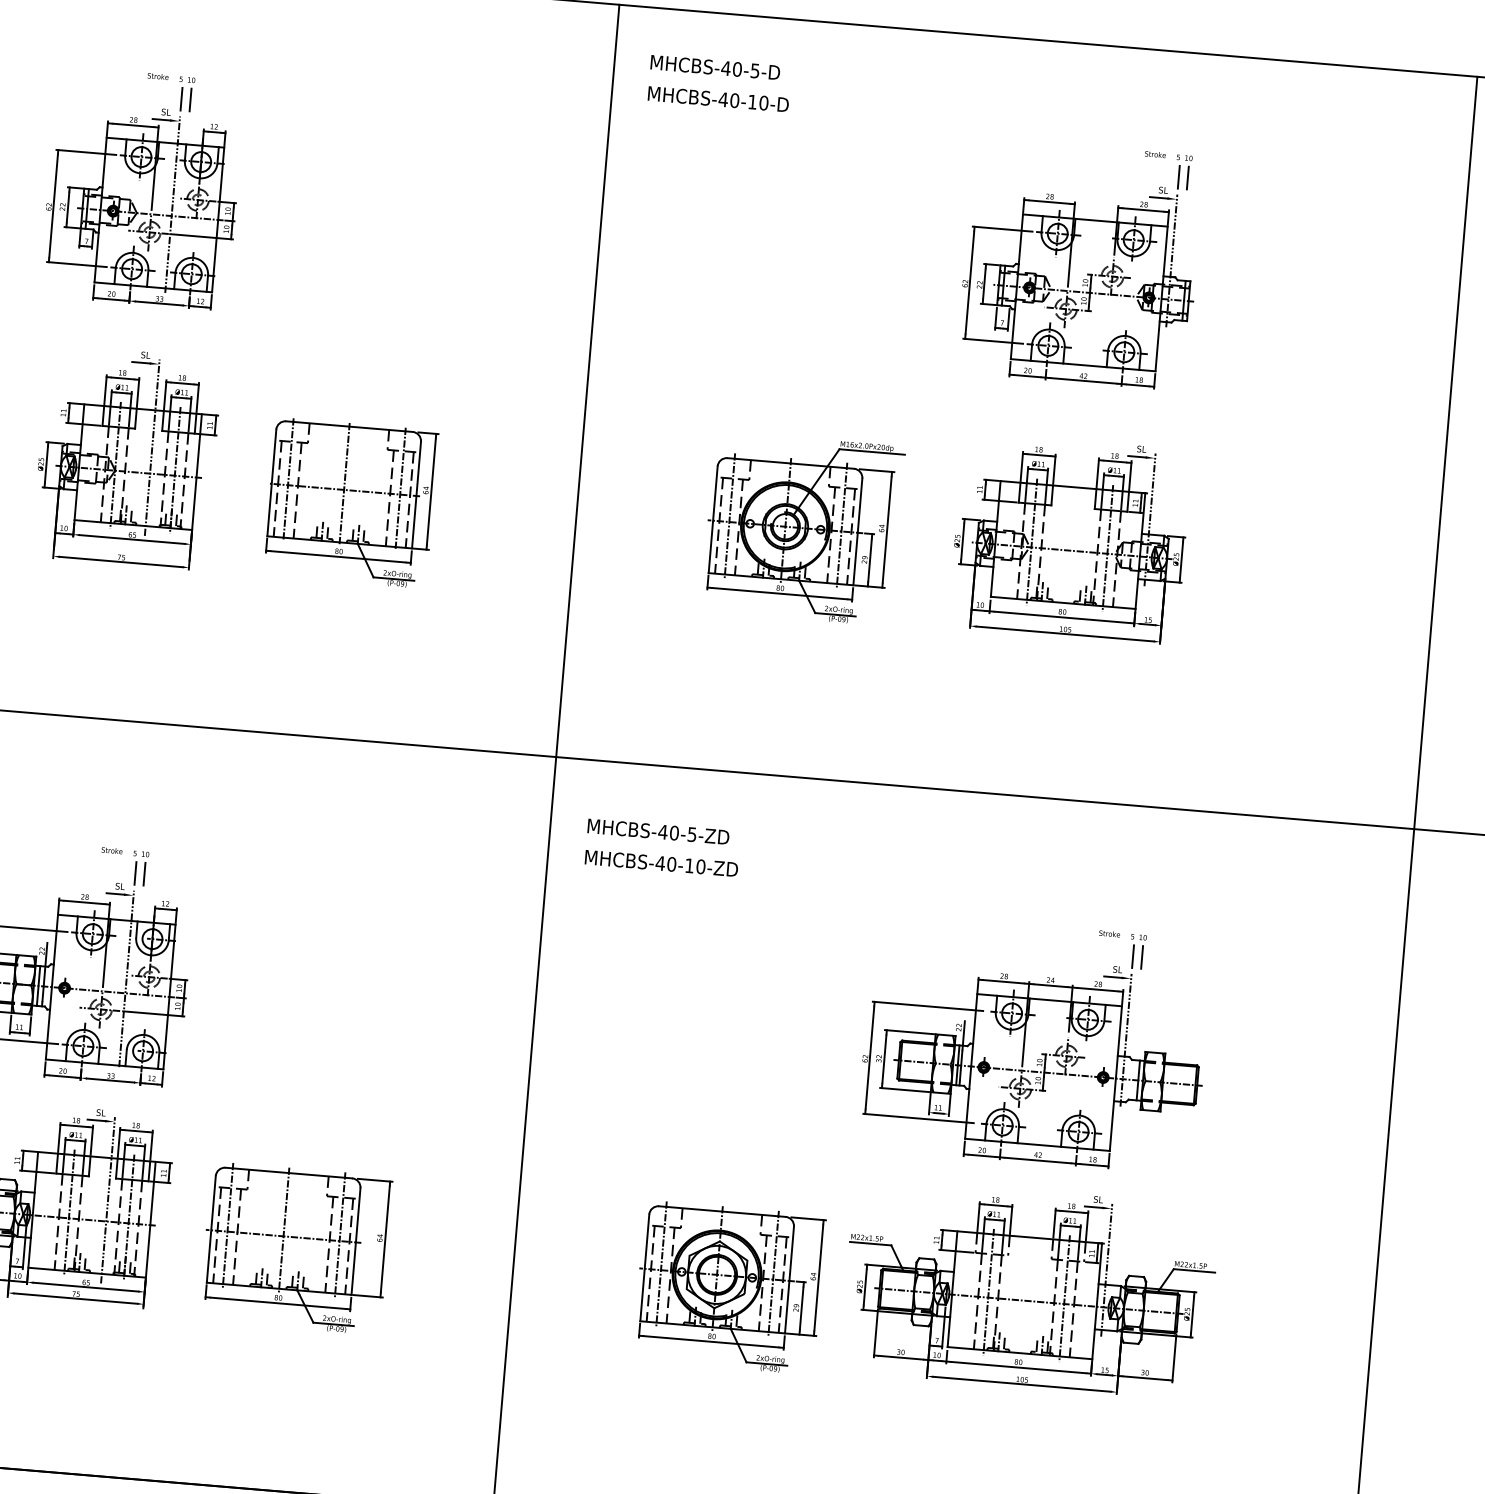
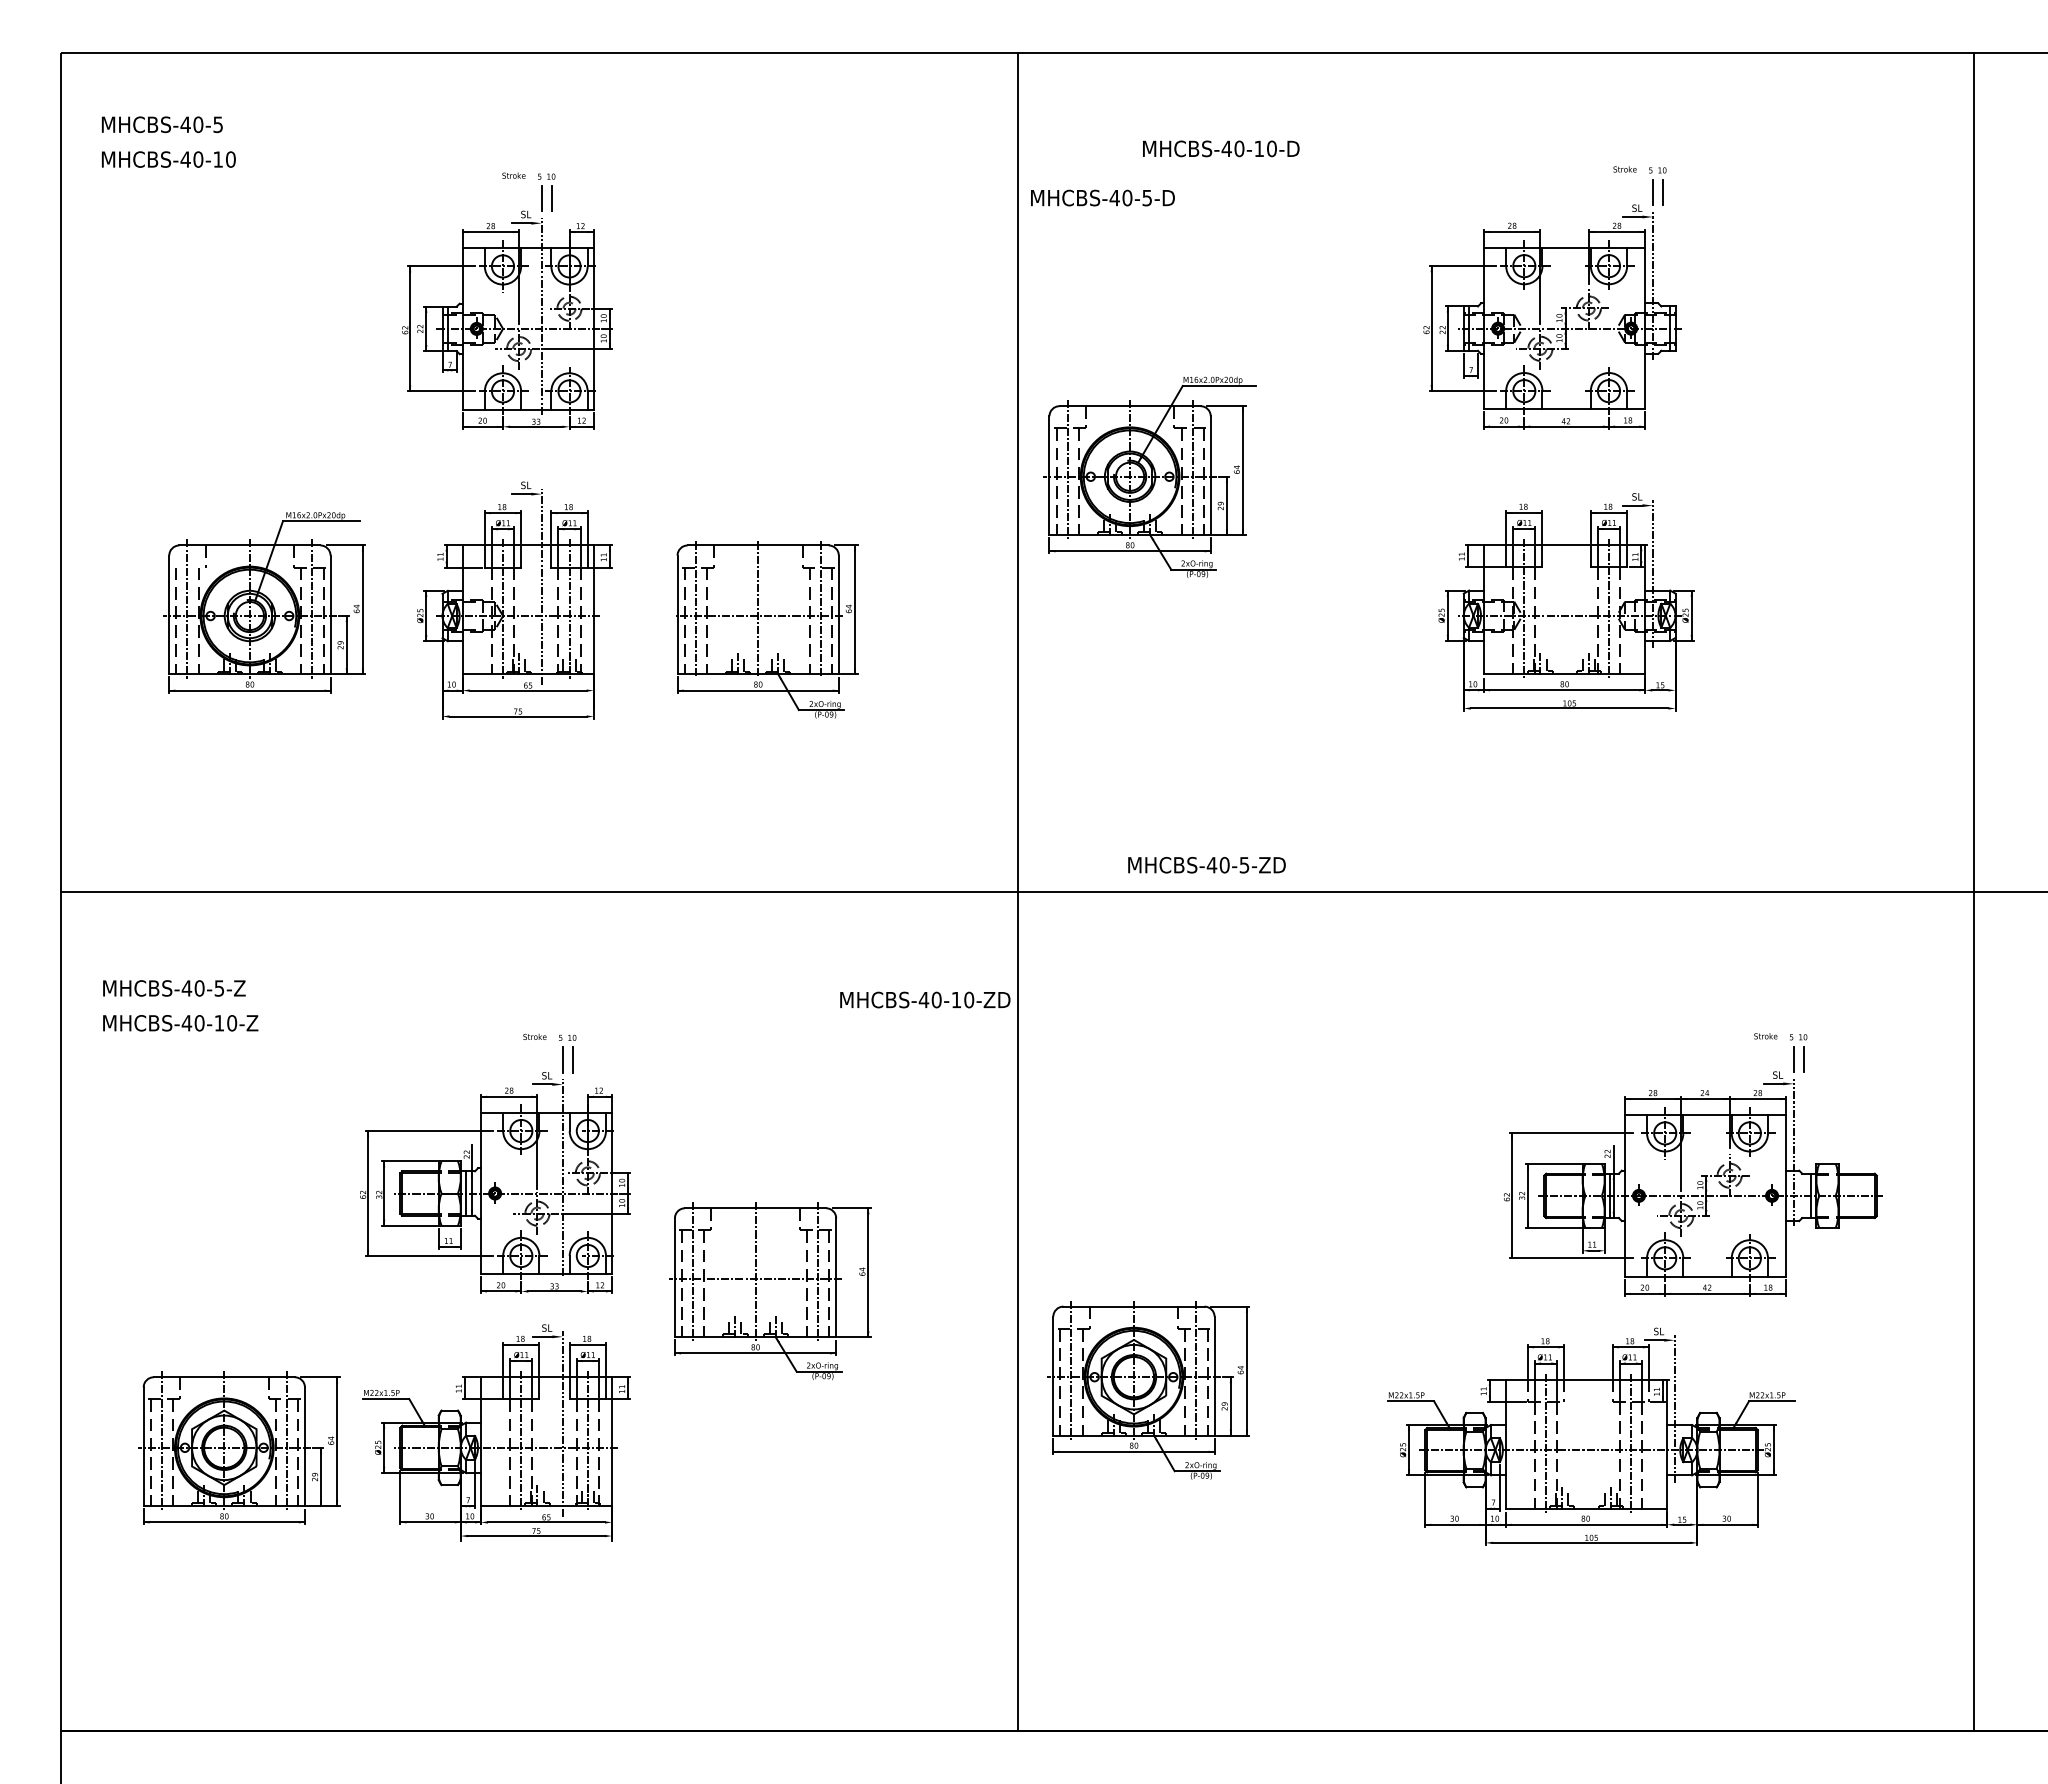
text: (715, 67) -> (1102, 197), moved
text: (718, 98) -> (1221, 148), moved
part: (802, 527) -> (1149, 476), moved
text: (658, 832) -> (1206, 865), moved
text: (661, 863) -> (925, 999), moved
part: (1035, 1043) -> (1693, 1164), moved
part: (296, 1248) -> (770, 1291), moved
part: (729, 1287) -> (1148, 1390), moved

